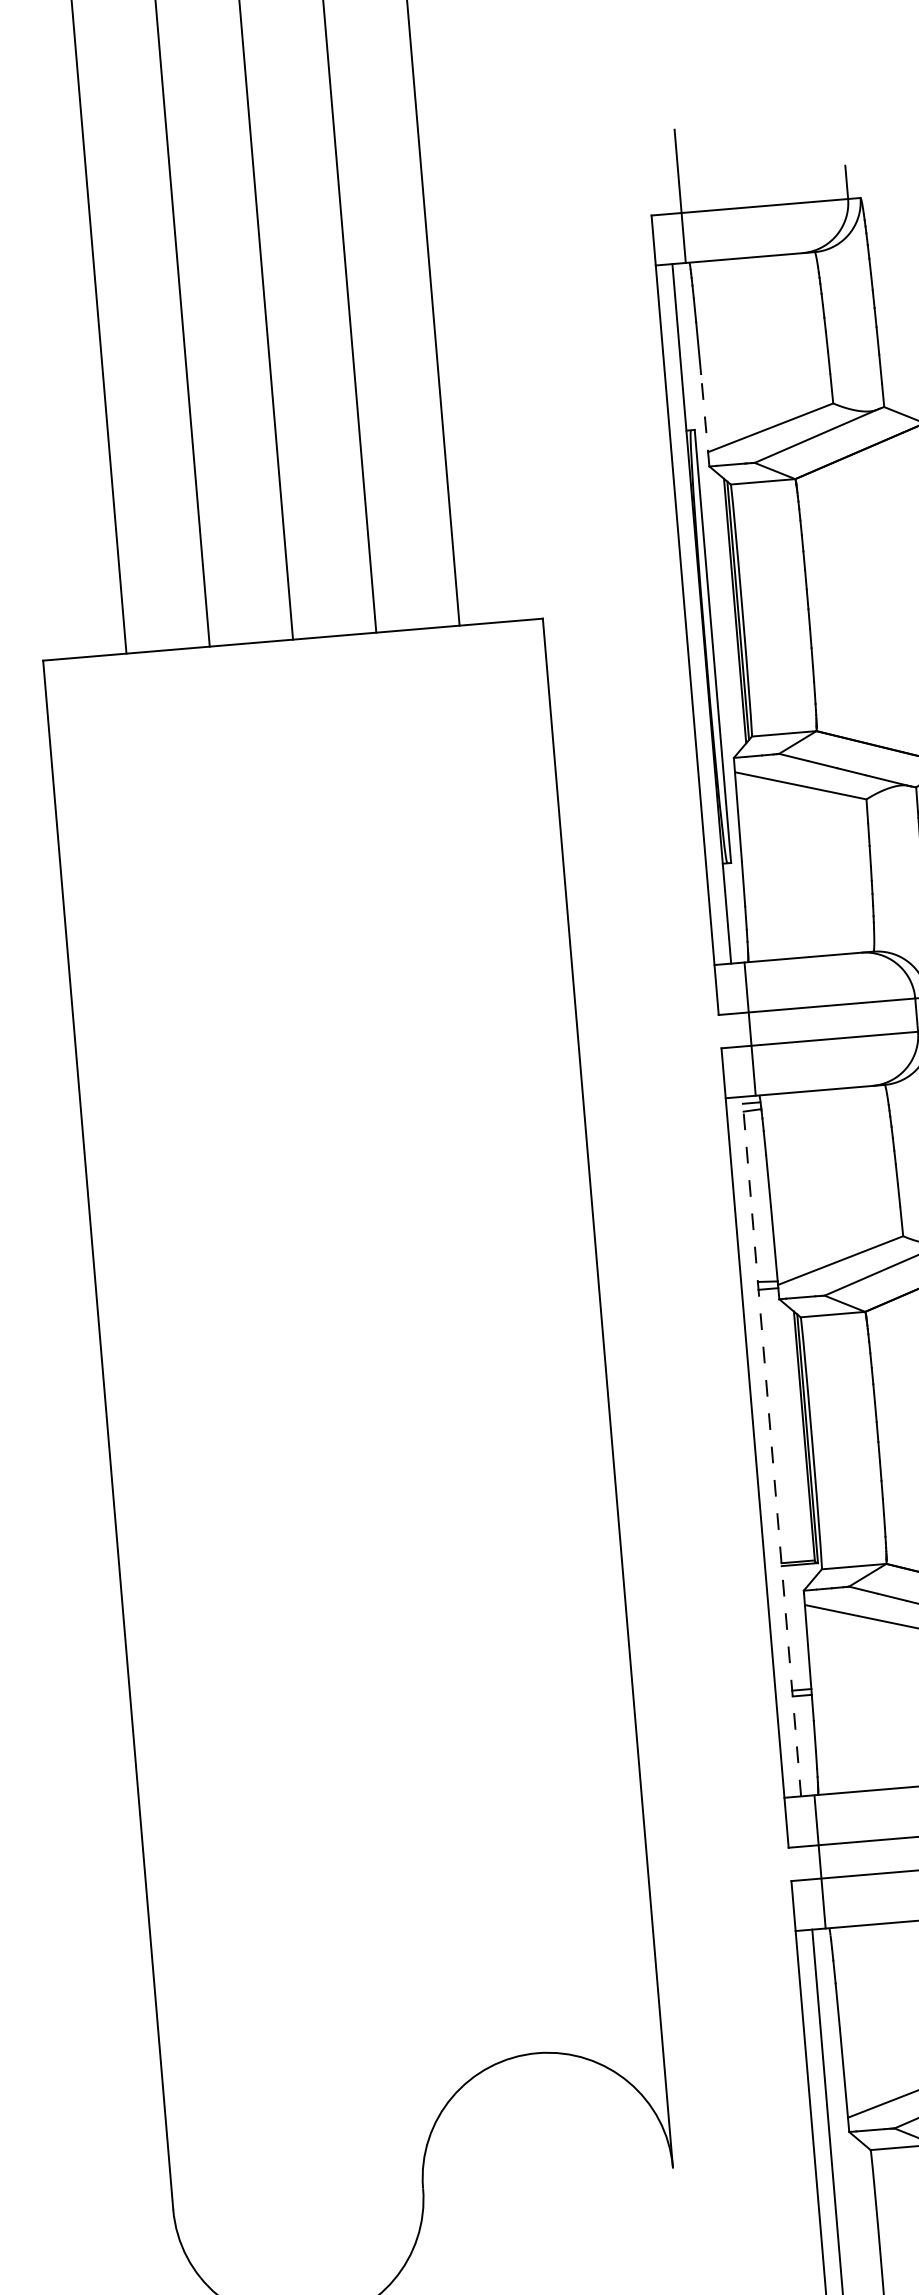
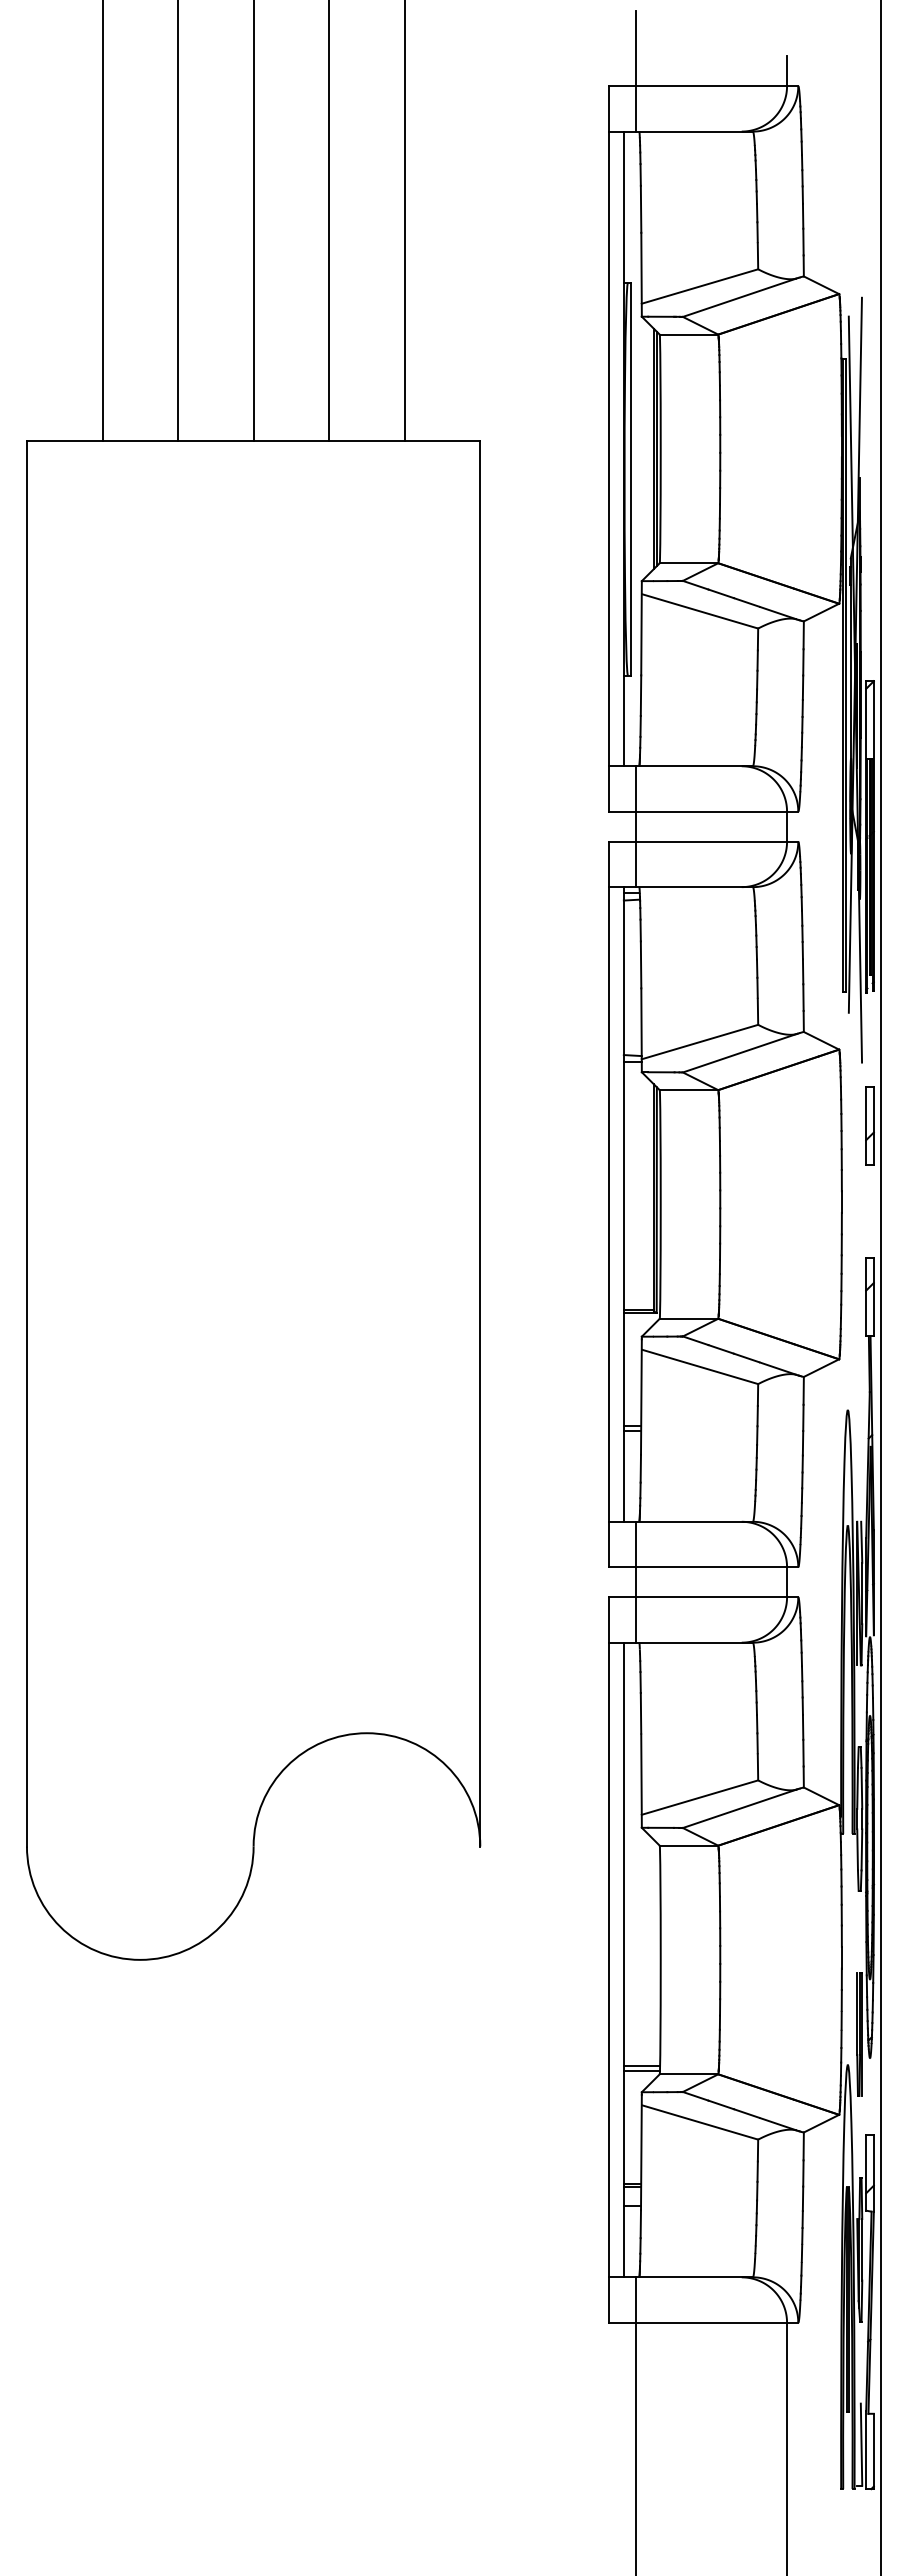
line: (705, 419) -> (641, 274), dashed -> solid
line: (771, 1445) -> (623, 1203), dashed -> solid

